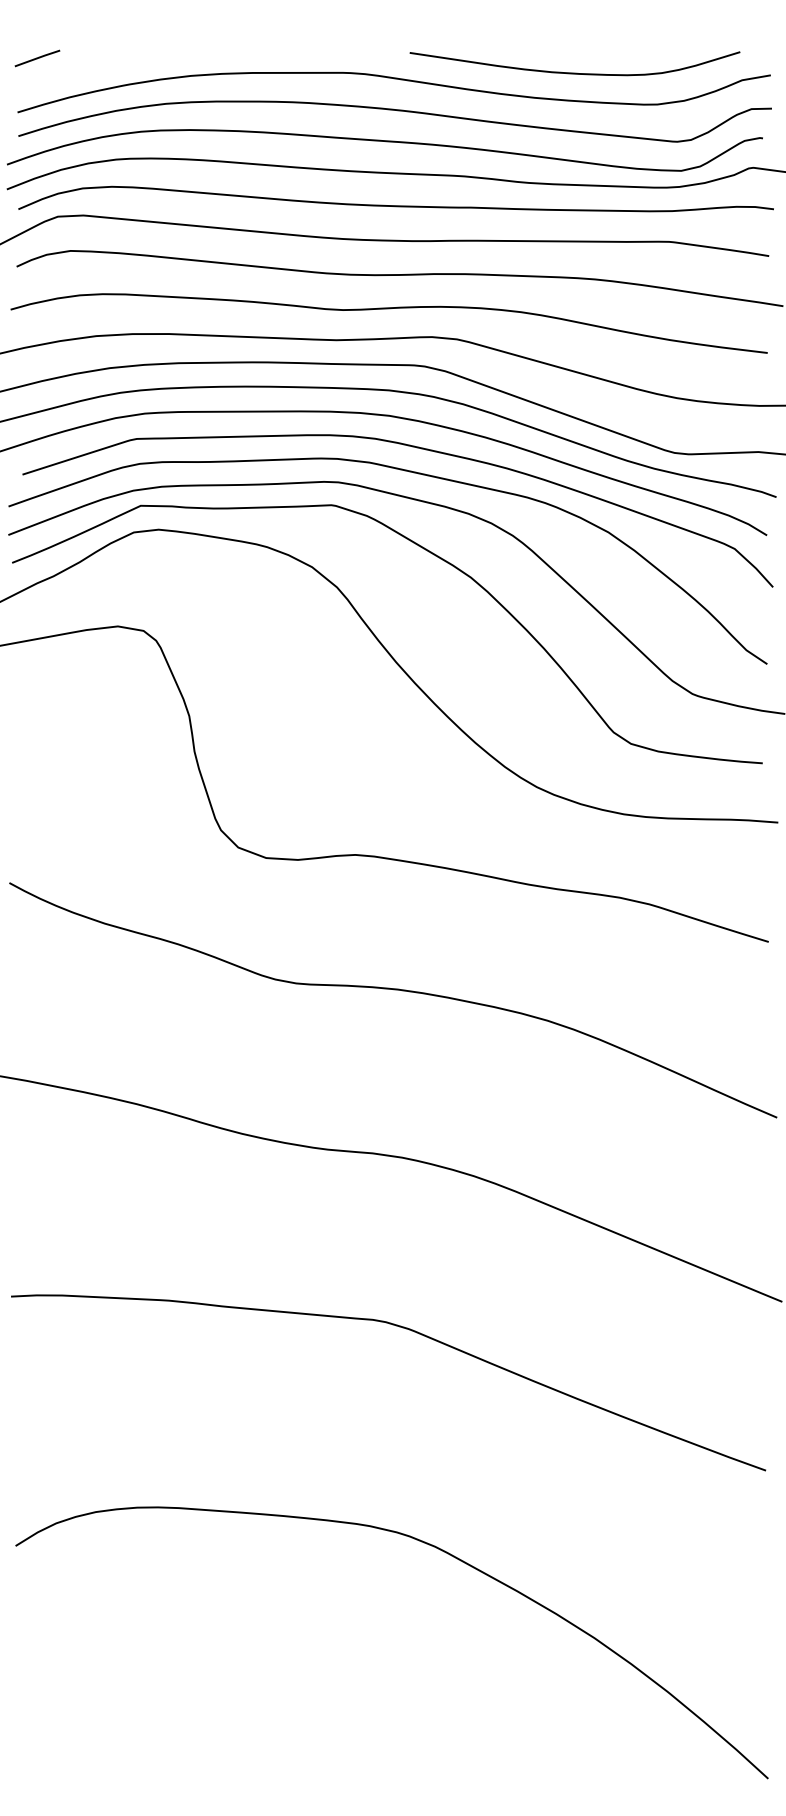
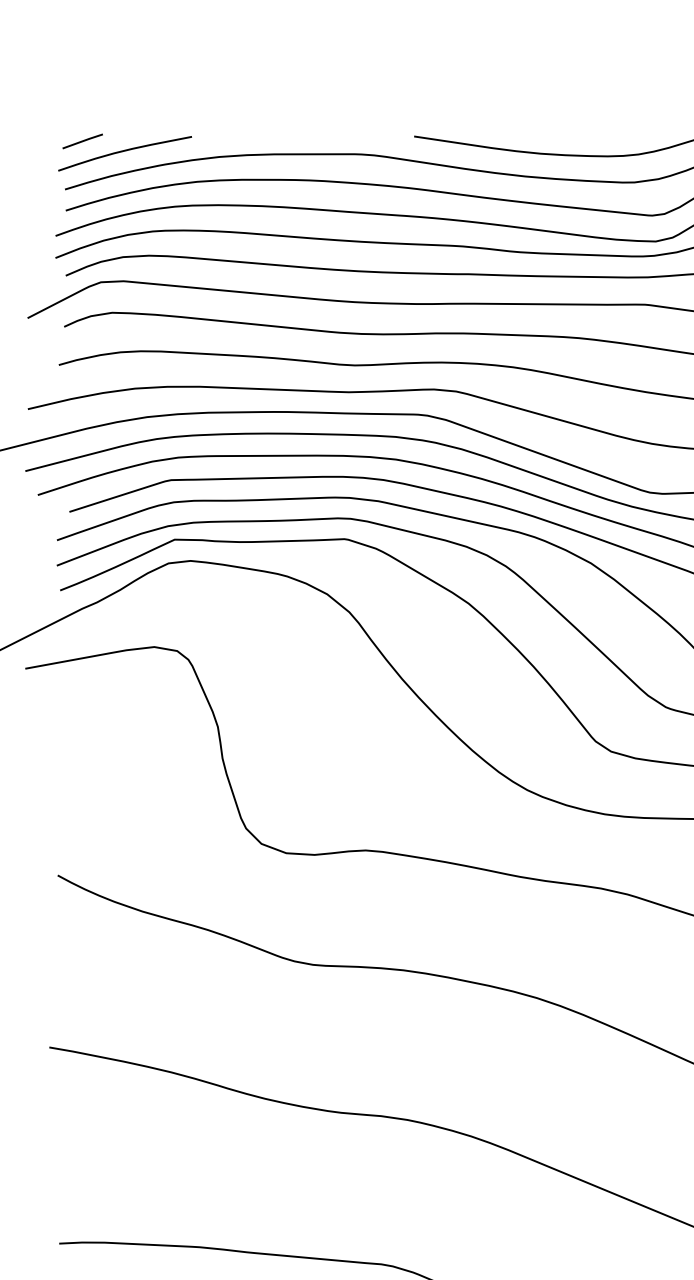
curve: (83, 70) -> (123, 152), added

